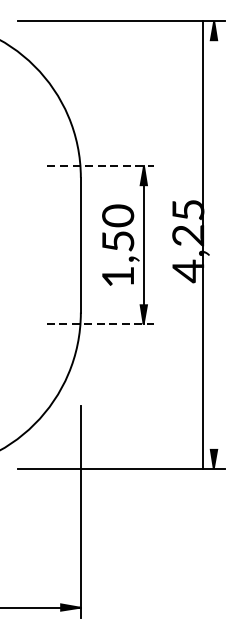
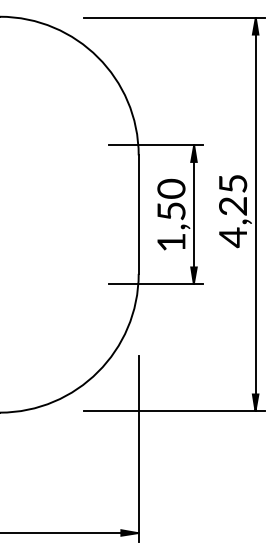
line: (101, 166) -> (156, 145), dashed -> solid
line: (202, 245) -> (255, 214), moved
line: (101, 324) -> (156, 284), dashed -> solid

